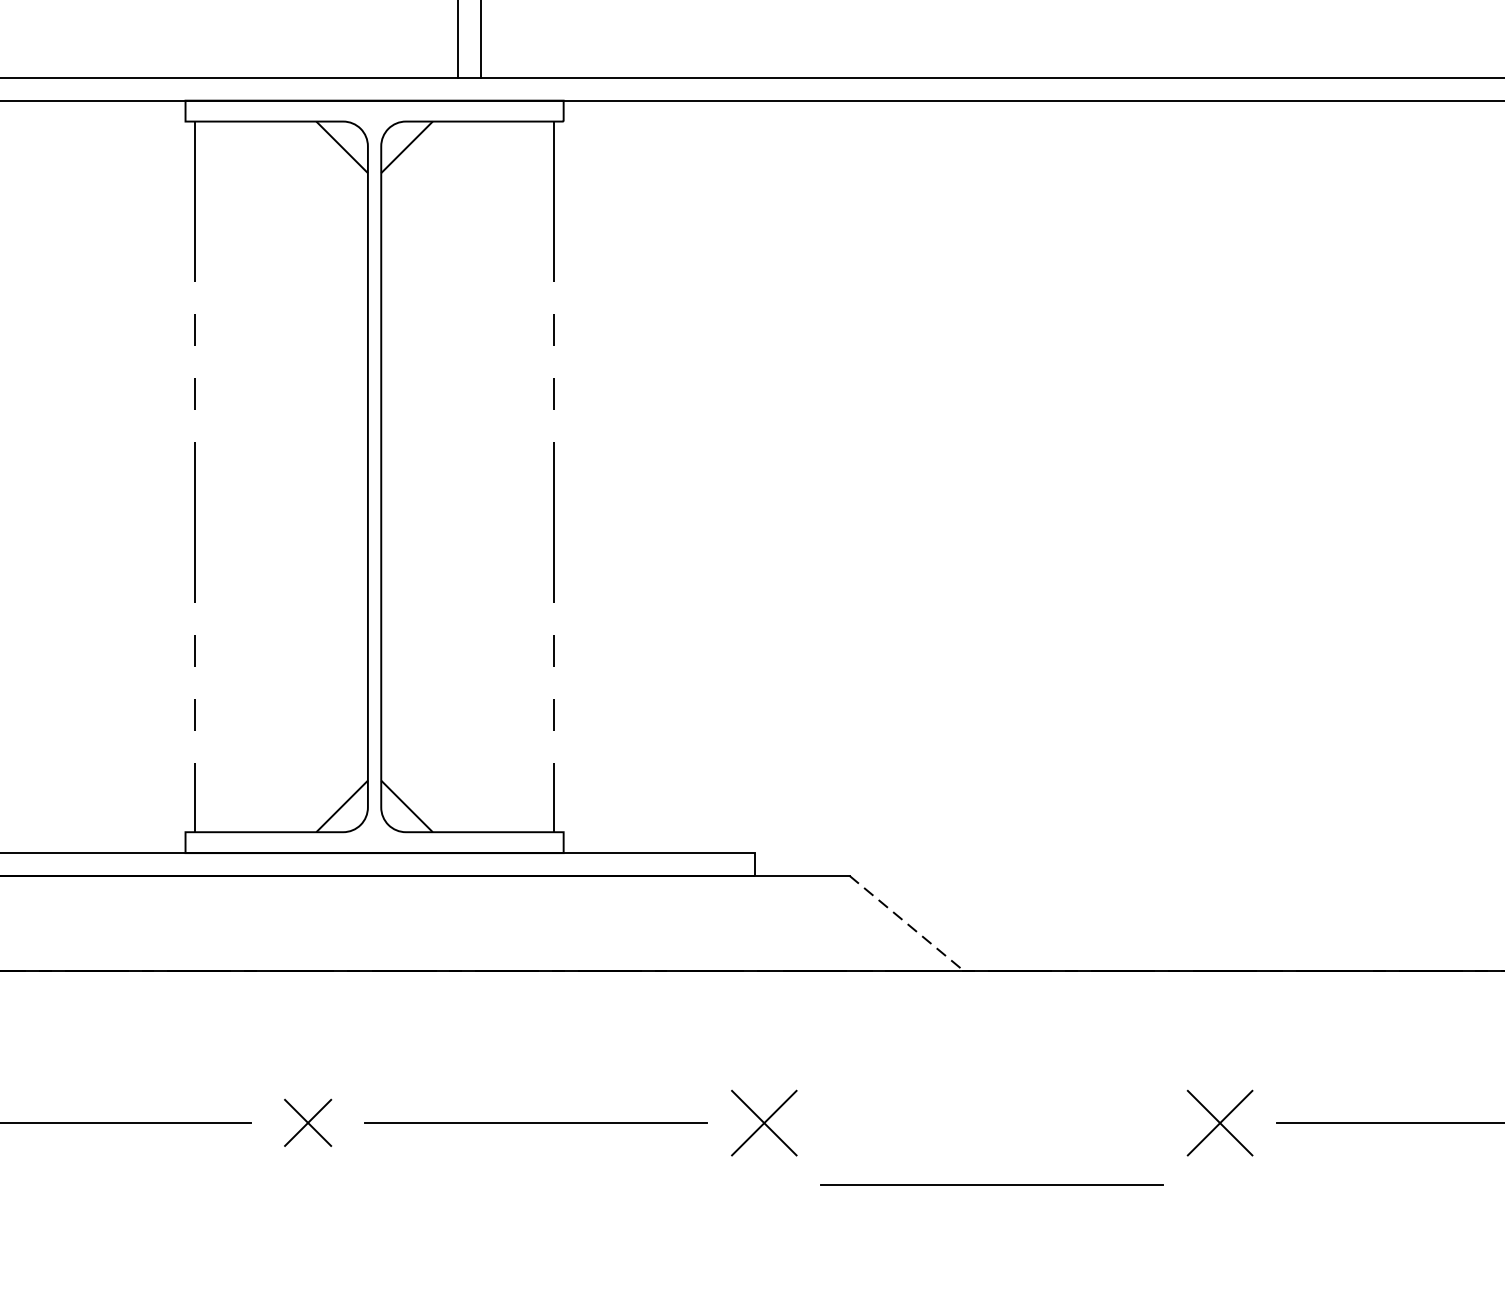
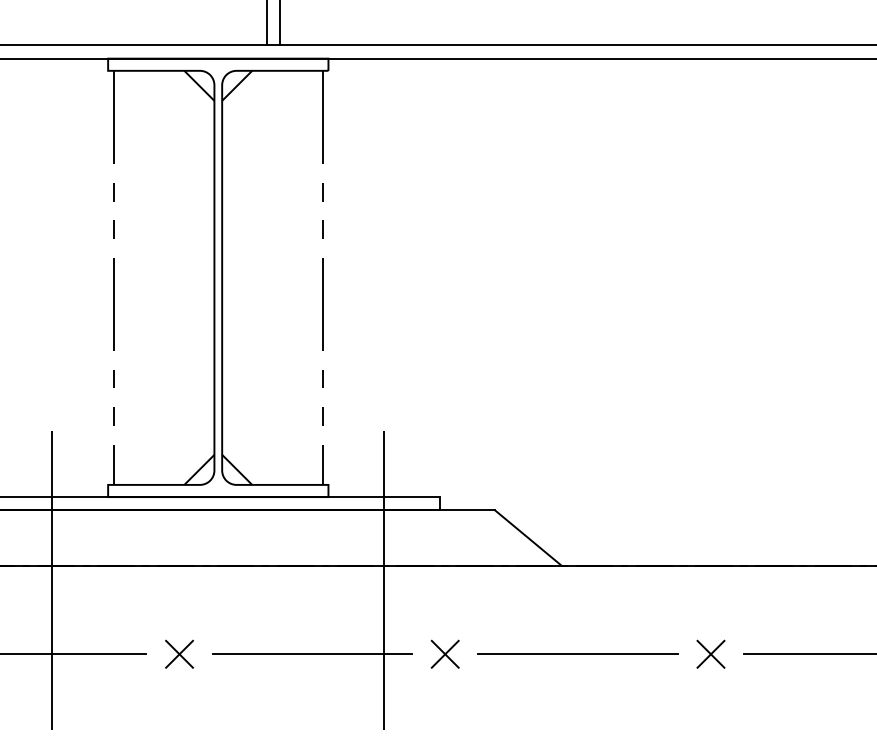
line: (906, 924) -> (528, 538), dashed -> solid
line: (90, 996) -> (52, 580), added
line: (659, 996) -> (384, 580), added
part: (762, 1121) -> (444, 653), size x0.71
part: (1219, 1121) -> (710, 653), size x0.71
line: (991, 1183) -> (577, 653), moved

